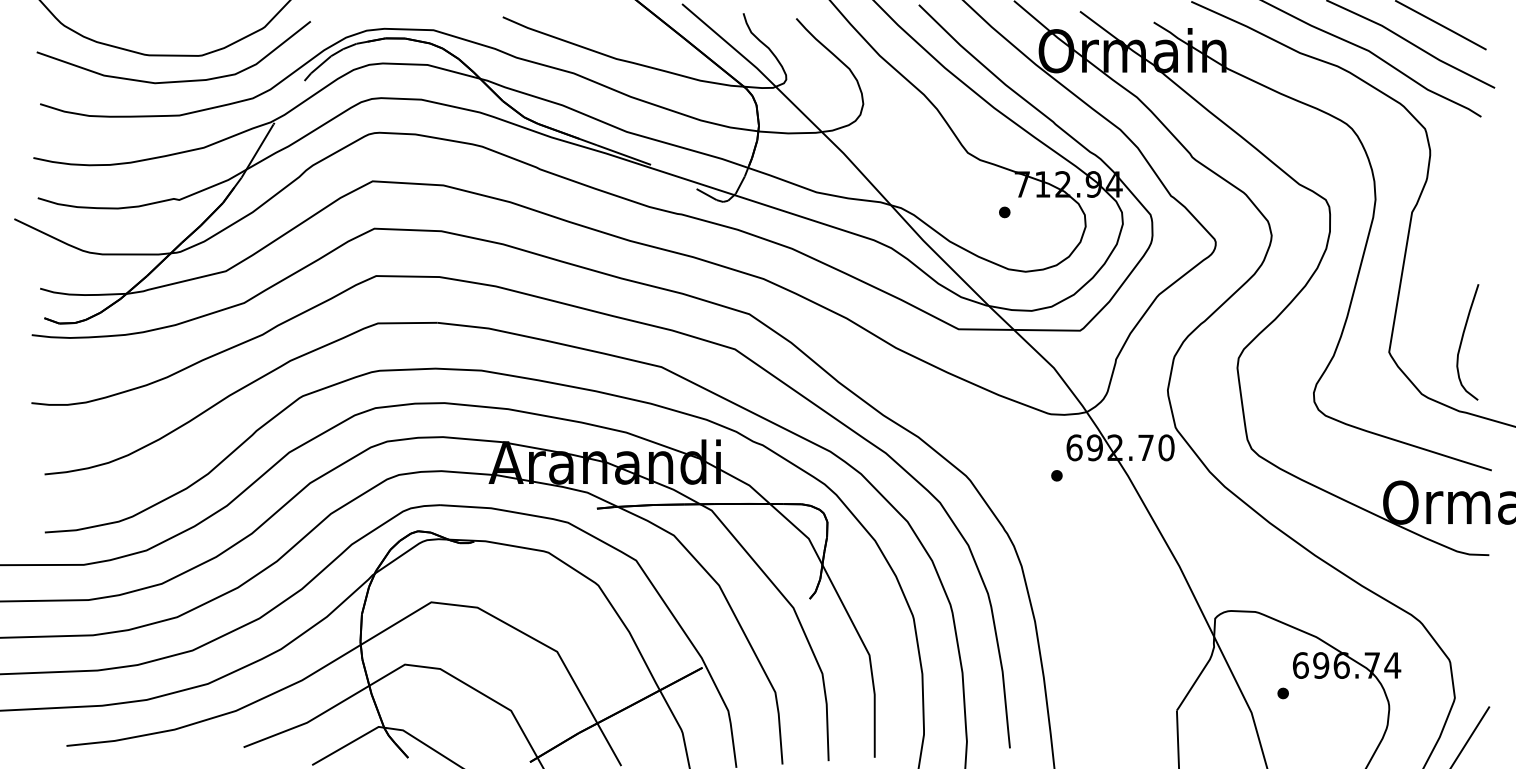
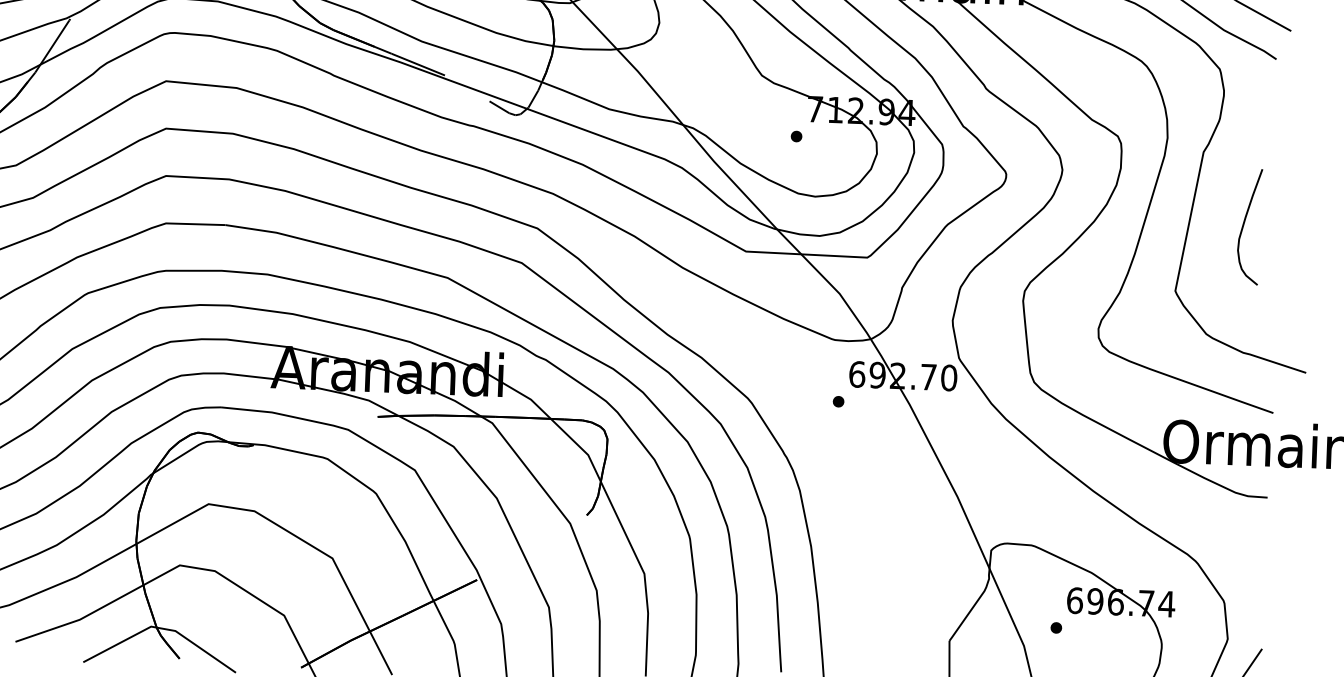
curve: (1462, 342) -> (1244, 226), moved

